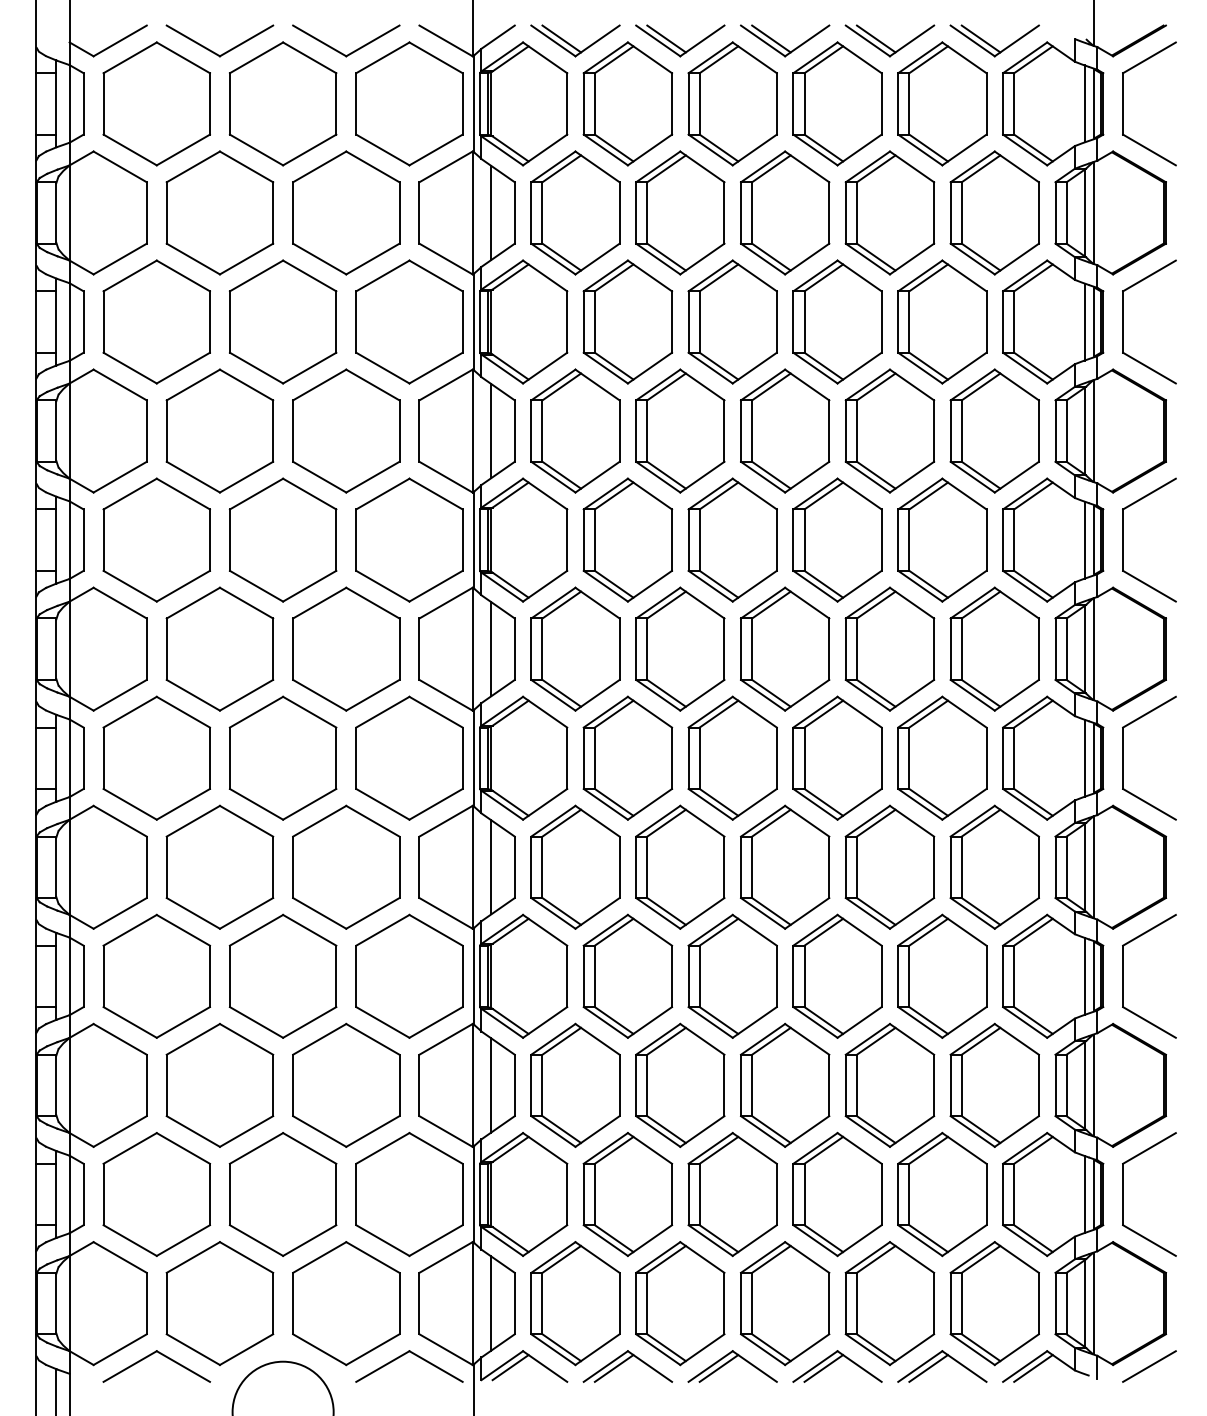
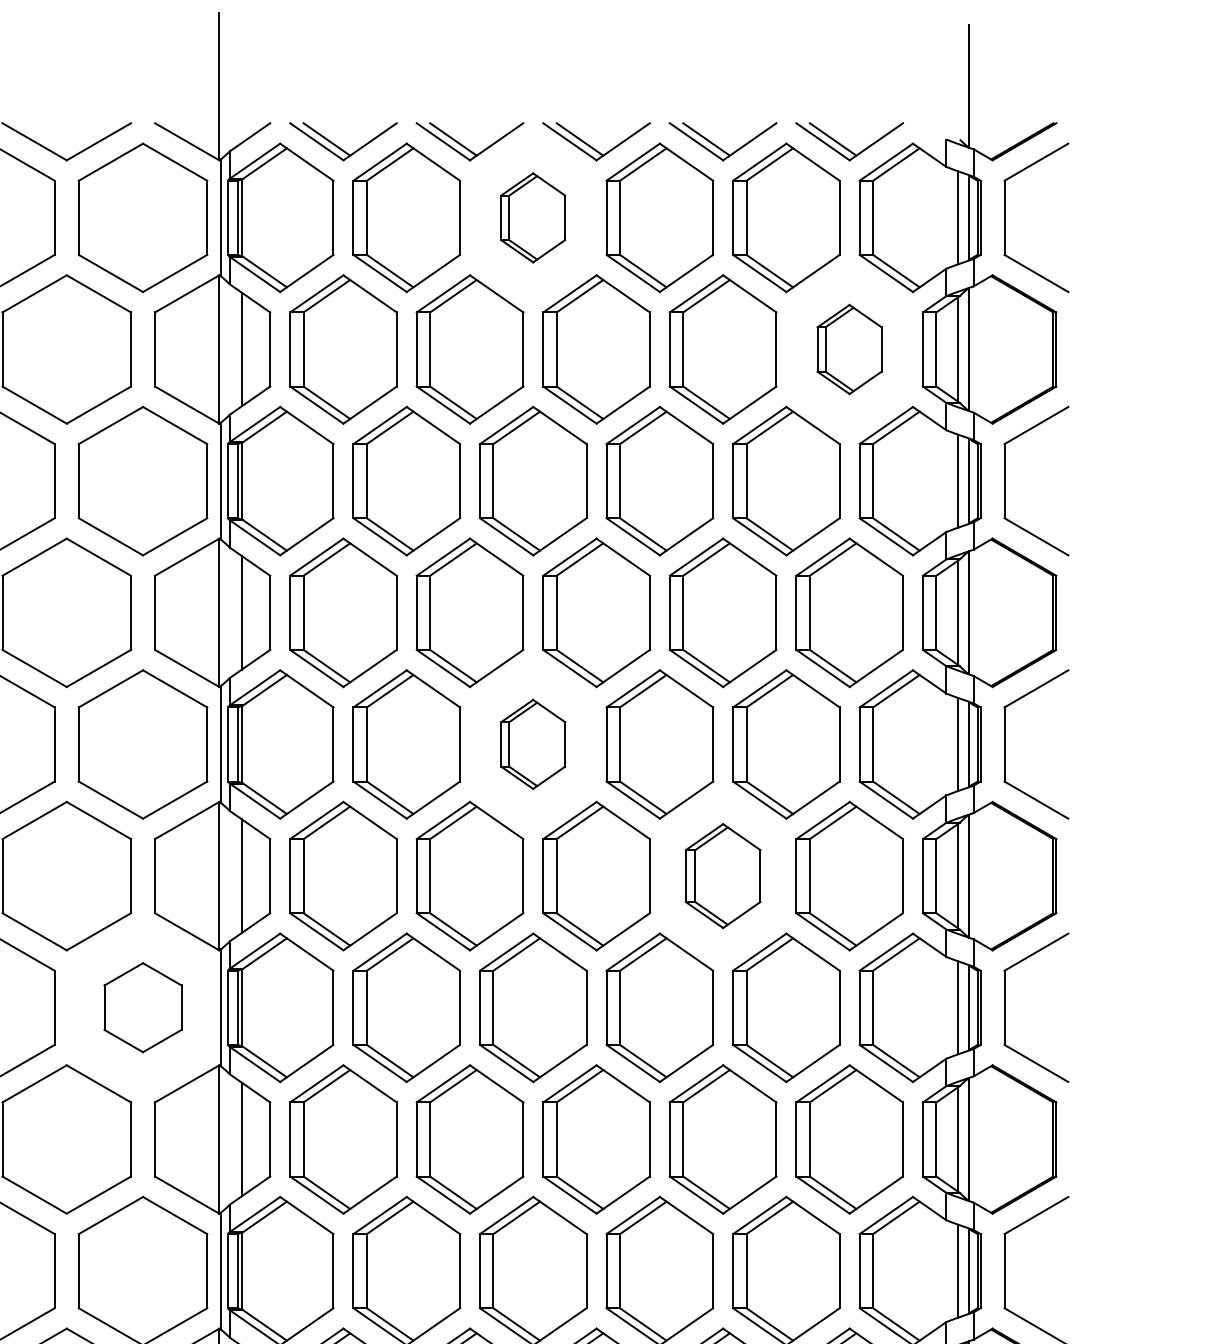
part: (732, 103) -> (533, 217), size x0.6
part: (994, 212) -> (849, 348), size x0.6
part: (732, 539) -> (533, 743), size x0.6
part: (889, 648) -> (722, 875), size x0.7
part: (409, 757) -> (143, 1006), size x0.6

